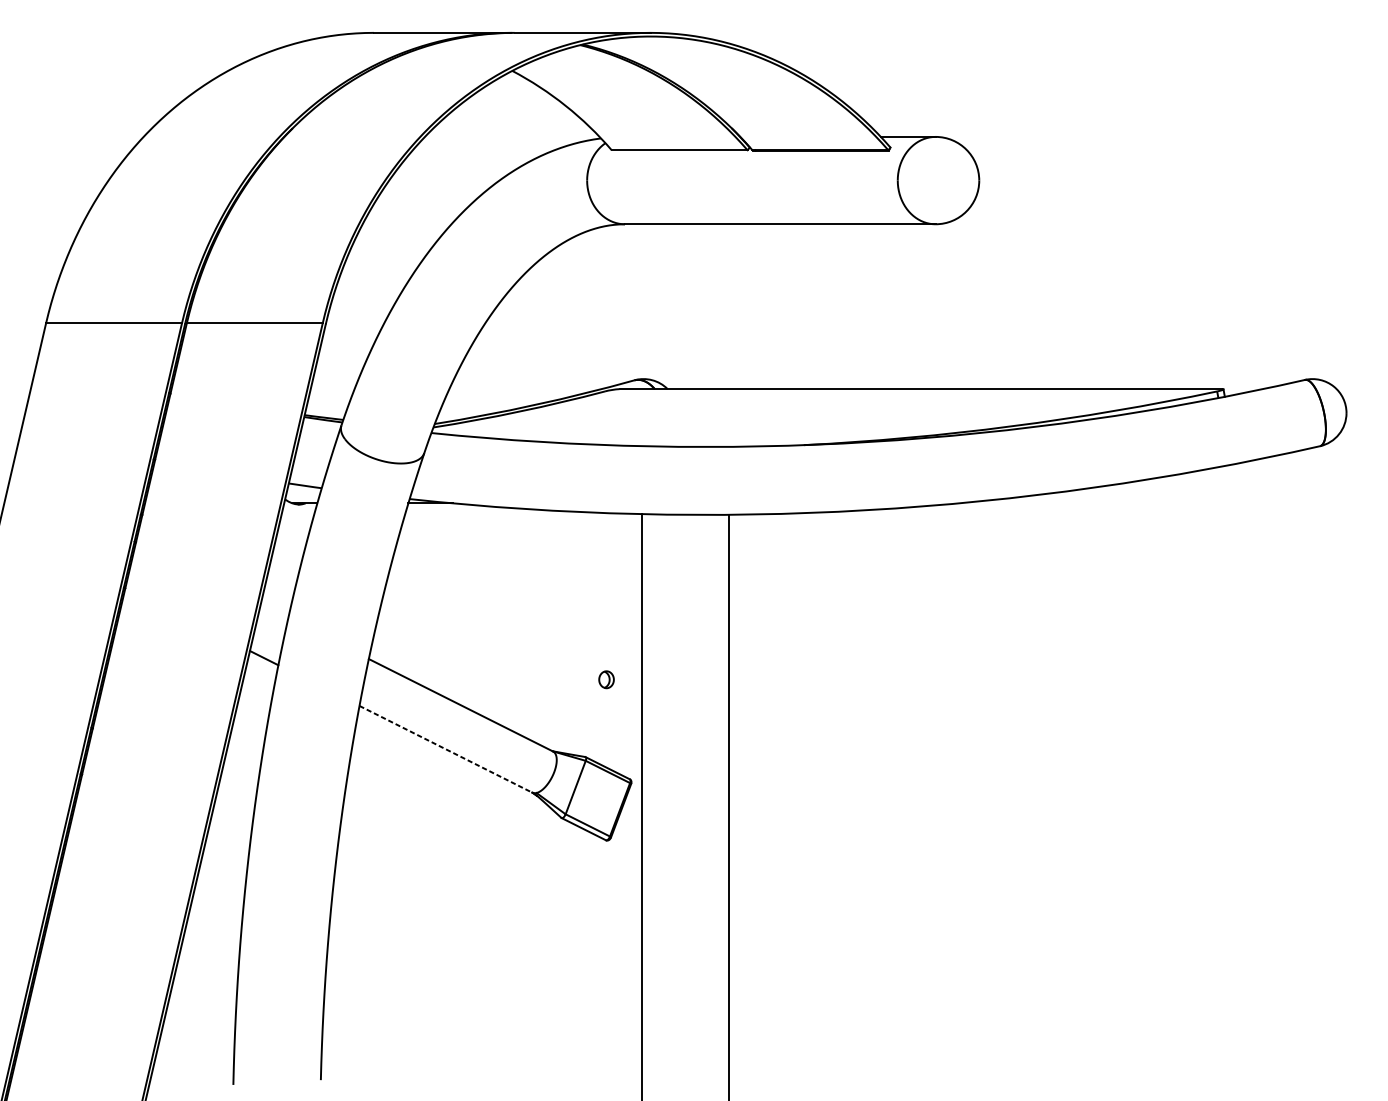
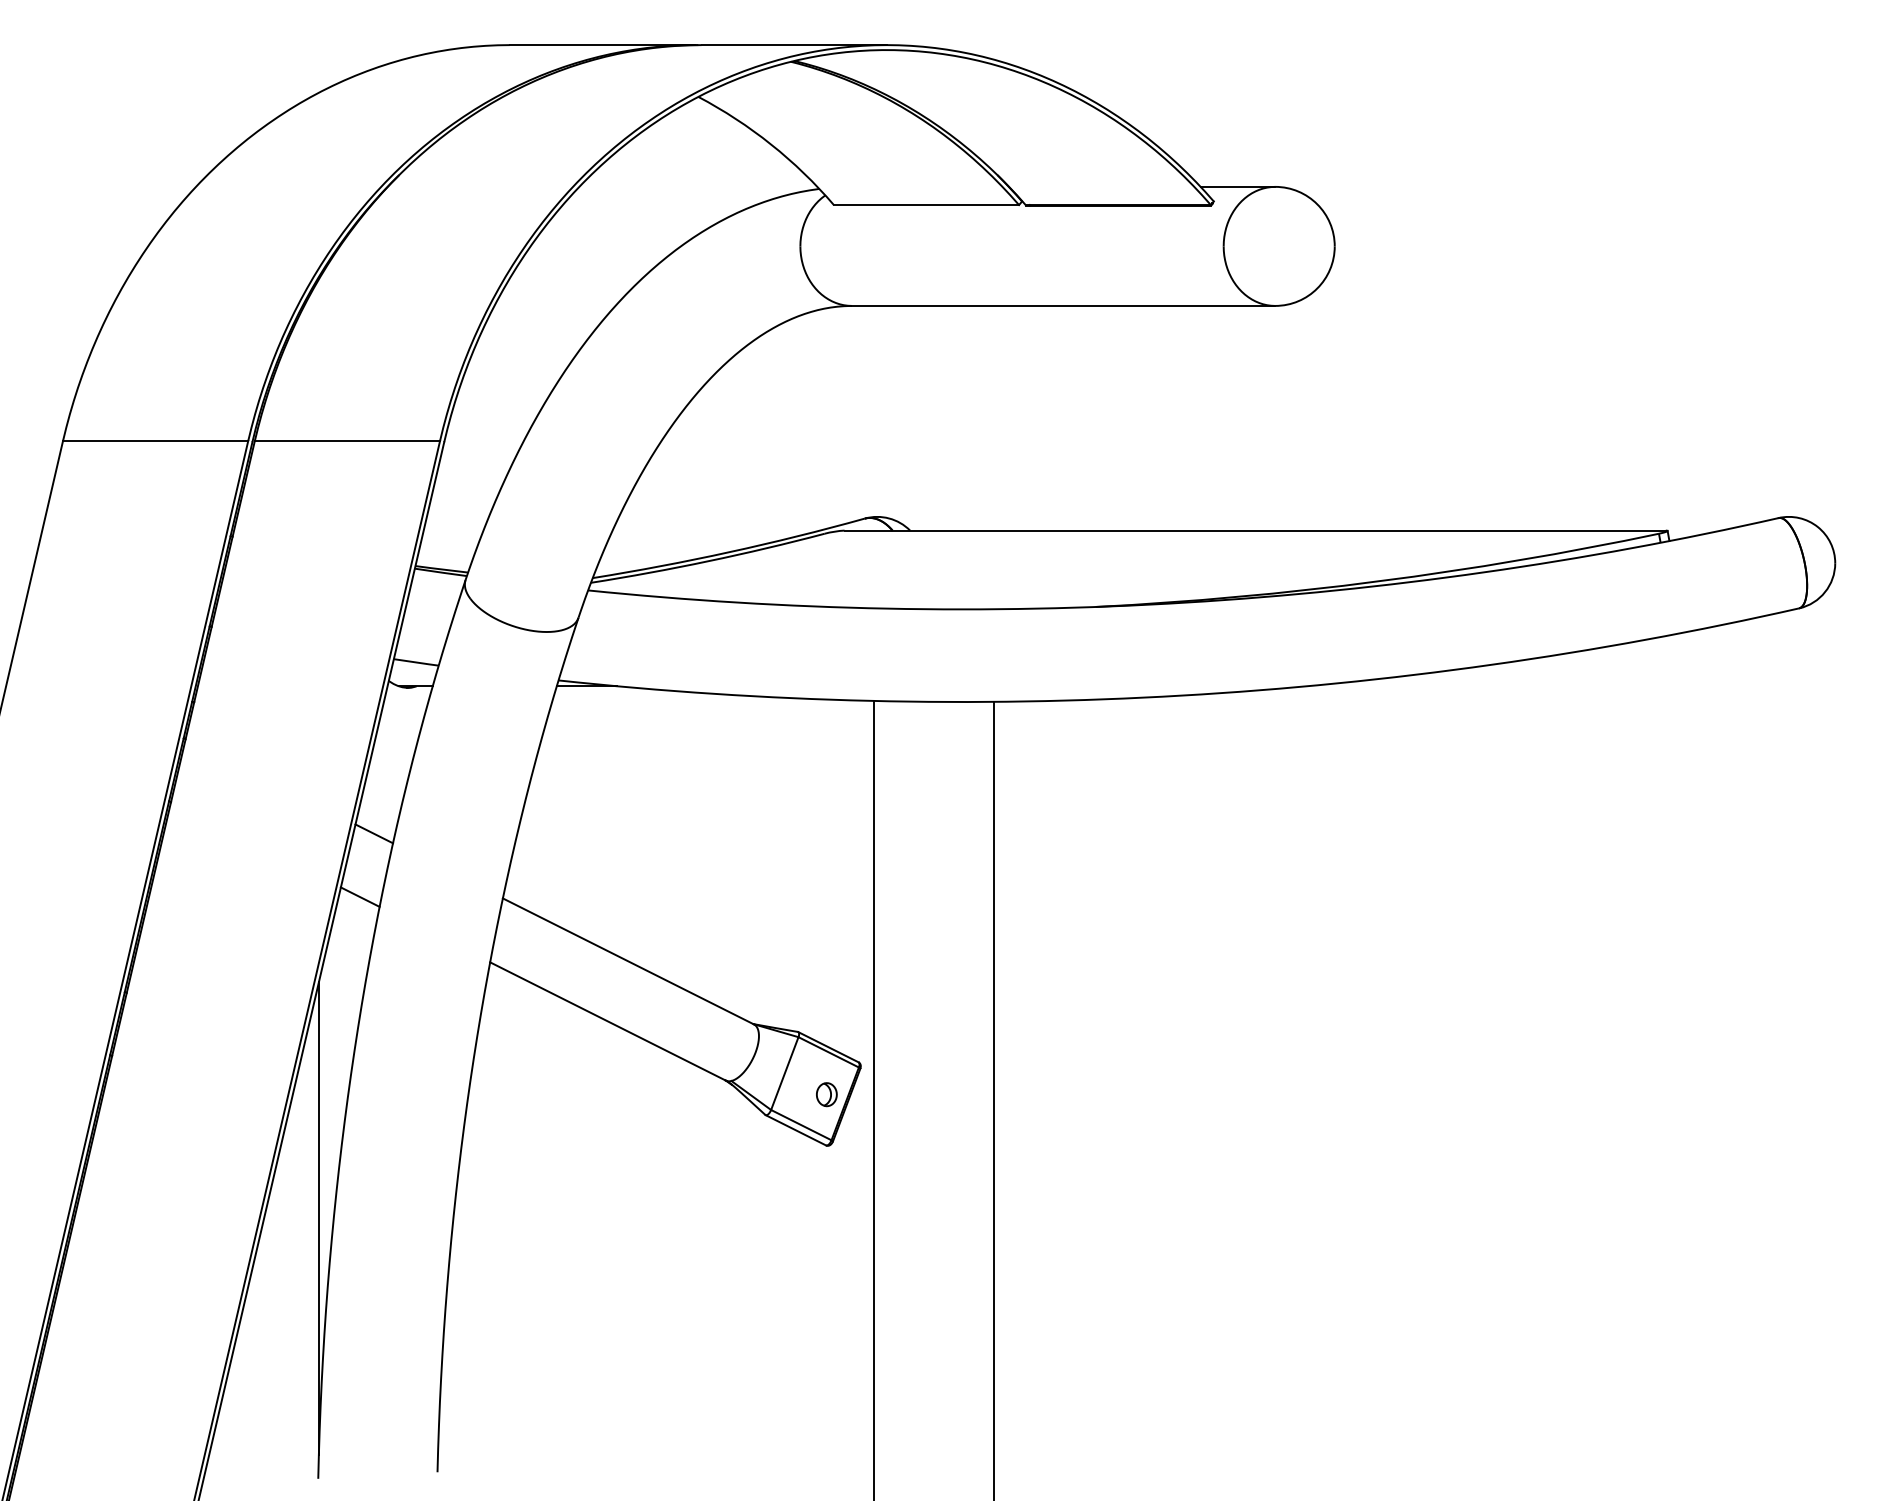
line: (274, 611) -> (374, 833), added
part: (606, 679) -> (826, 1094), moved
line: (446, 749) -> (608, 1021), dashed -> solid
line: (233, 893) -> (318, 1218), added

